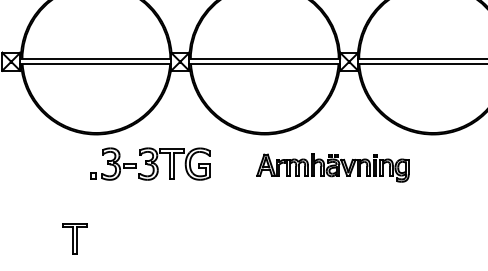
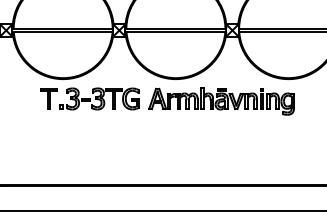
part: (332, 167) -> (221, 101), size x1.43
part: (74, 238) -> (48, 98), moved

